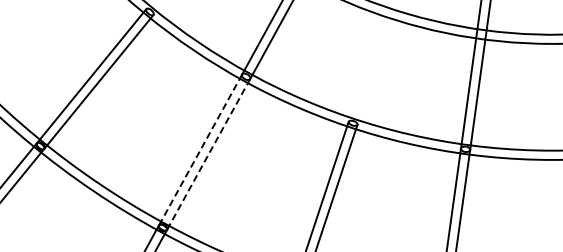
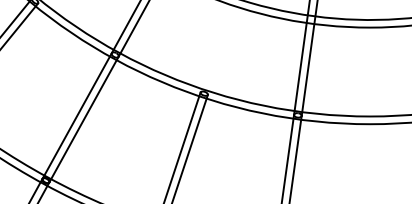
line: (200, 150) -> (77, 116), dashed -> solid
line: (208, 154) -> (83, 119), dashed -> solid

